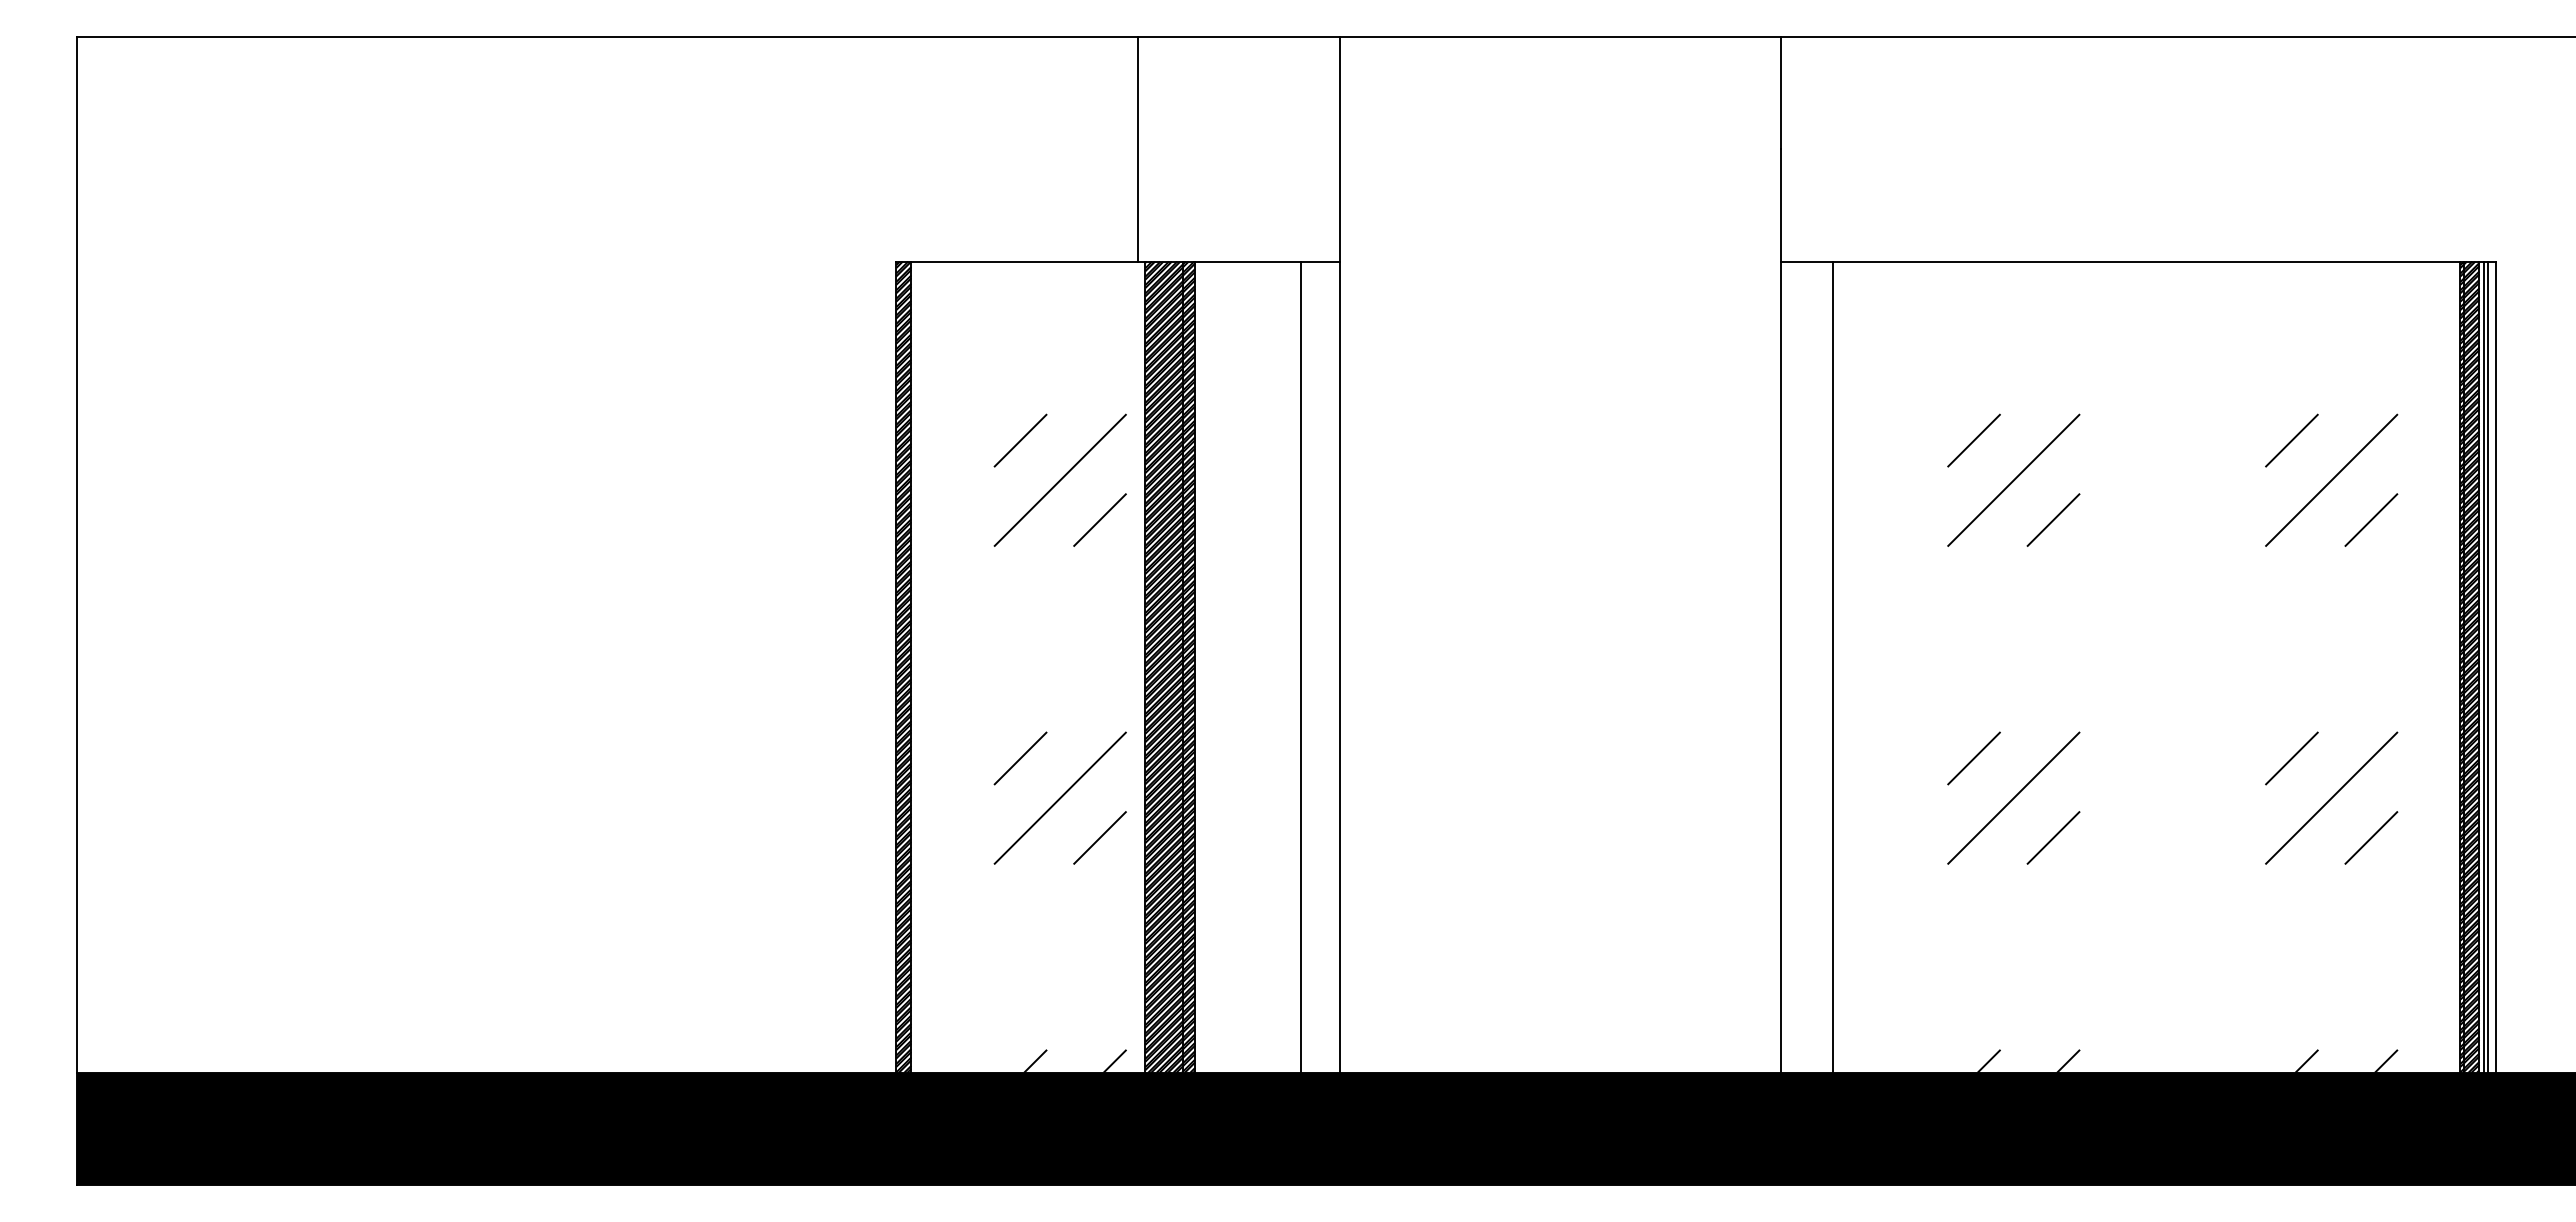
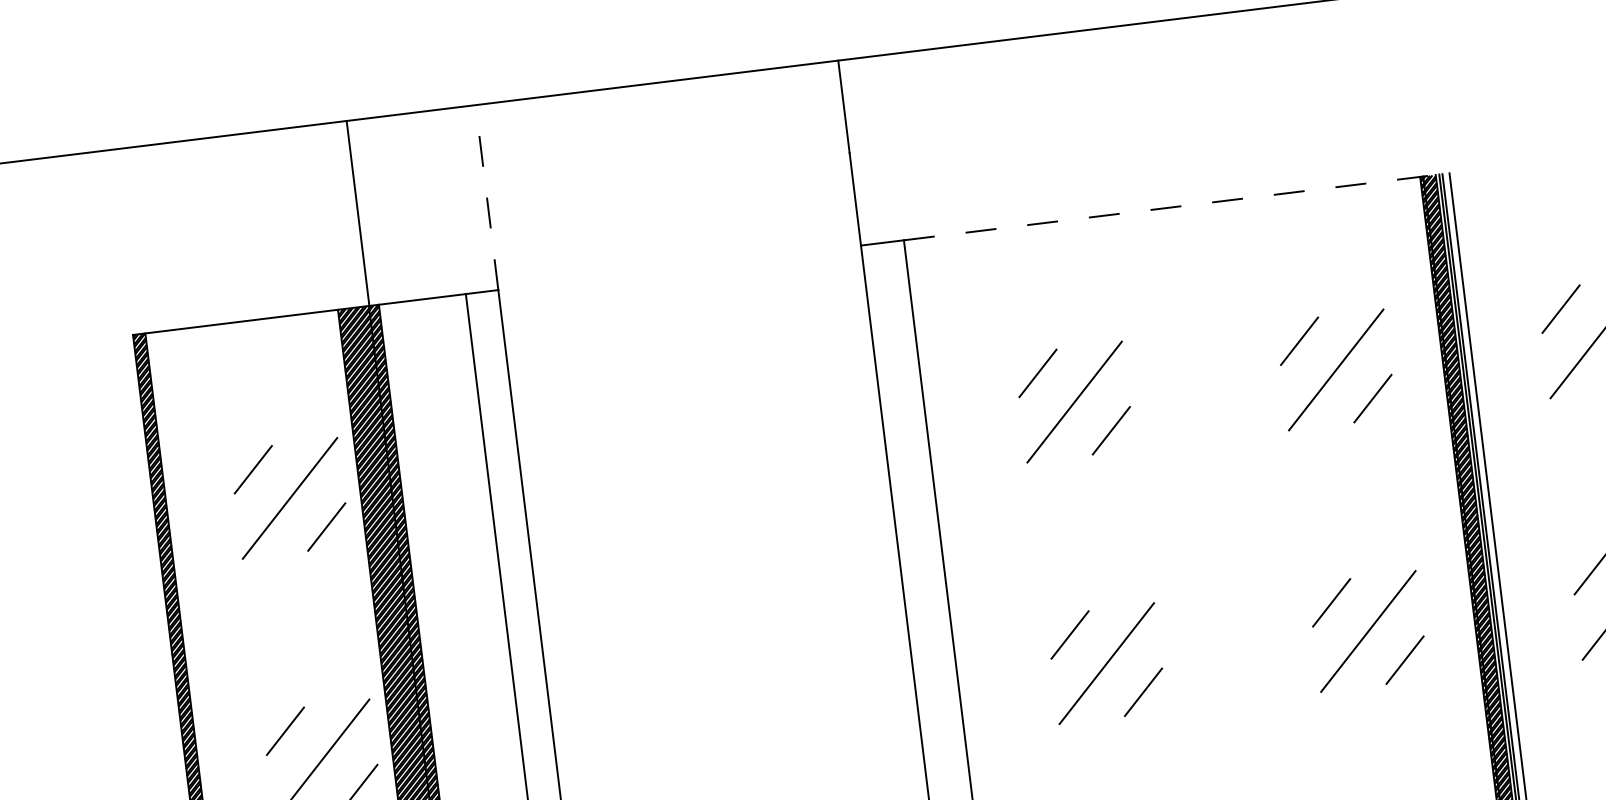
line: (1137, 148) -> (357, 212), moved
line: (1340, 148) -> (487, 196), solid -> dashed
line: (2165, 261) -> (1177, 206), solid -> dashed

